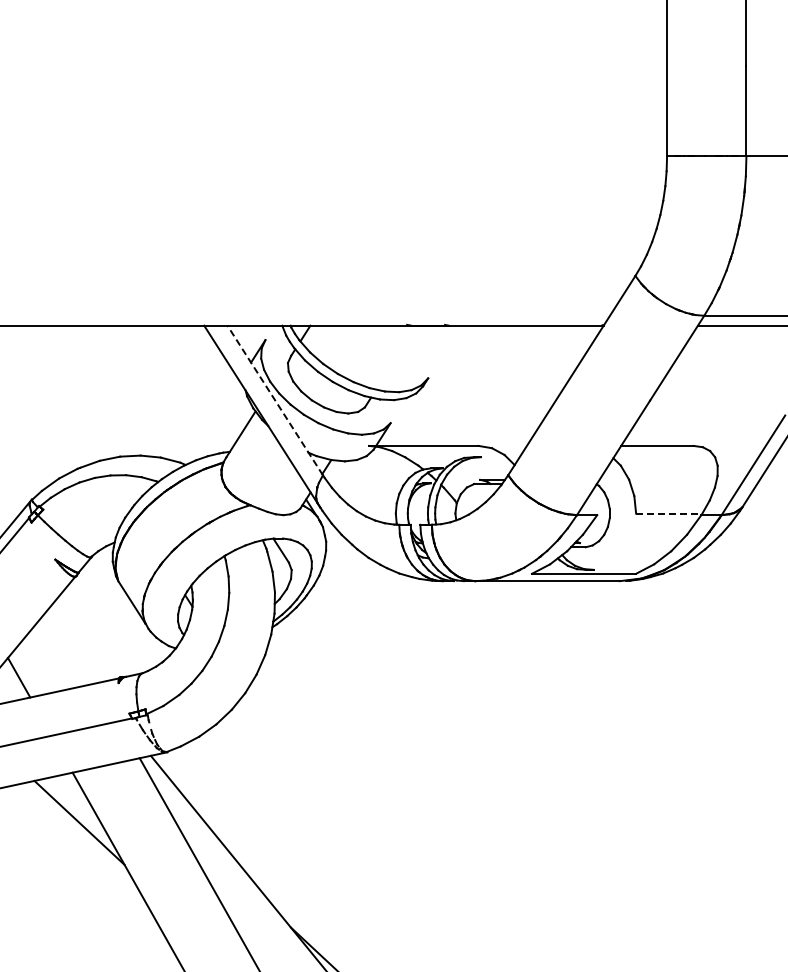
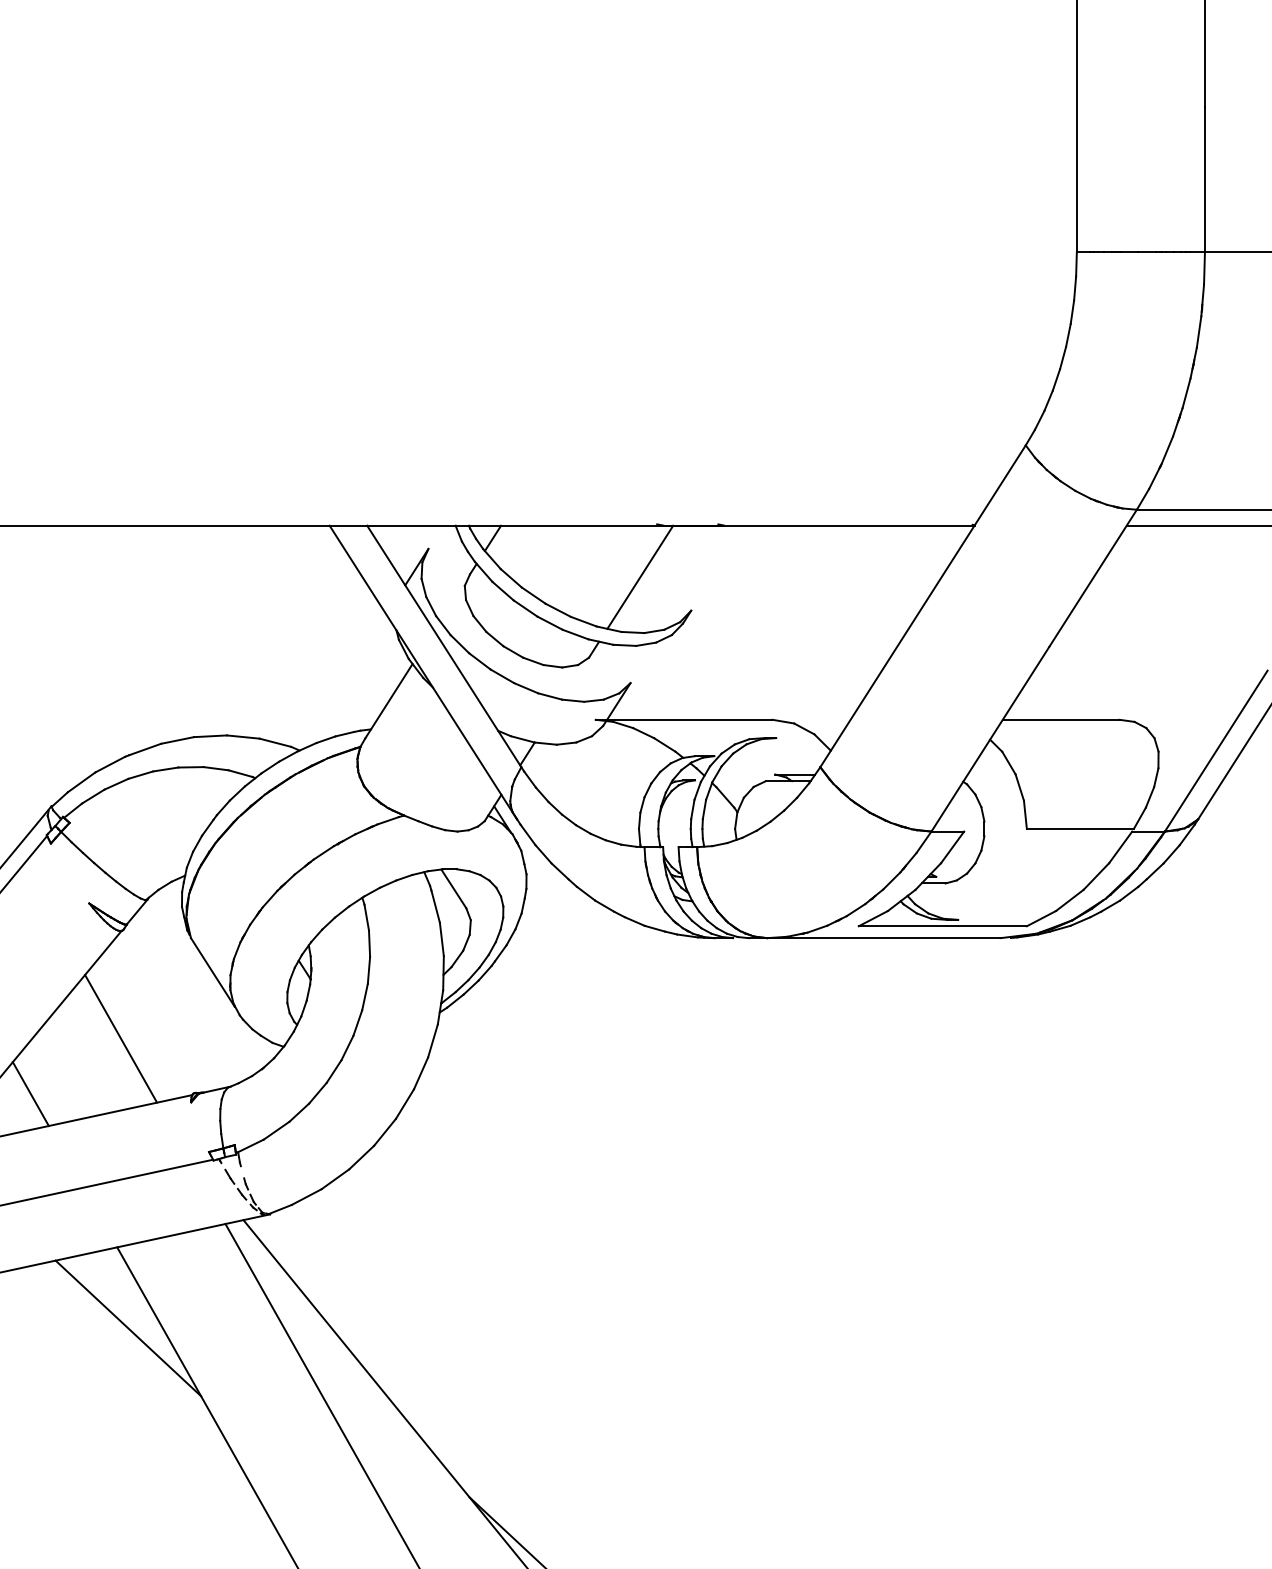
line: (396, 357) -> (640, 577), added
line: (275, 400) -> (444, 646), dashed -> solid
line: (669, 513) -> (1080, 828), dashed -> solid
line: (74, 643) -> (120, 1038), added

